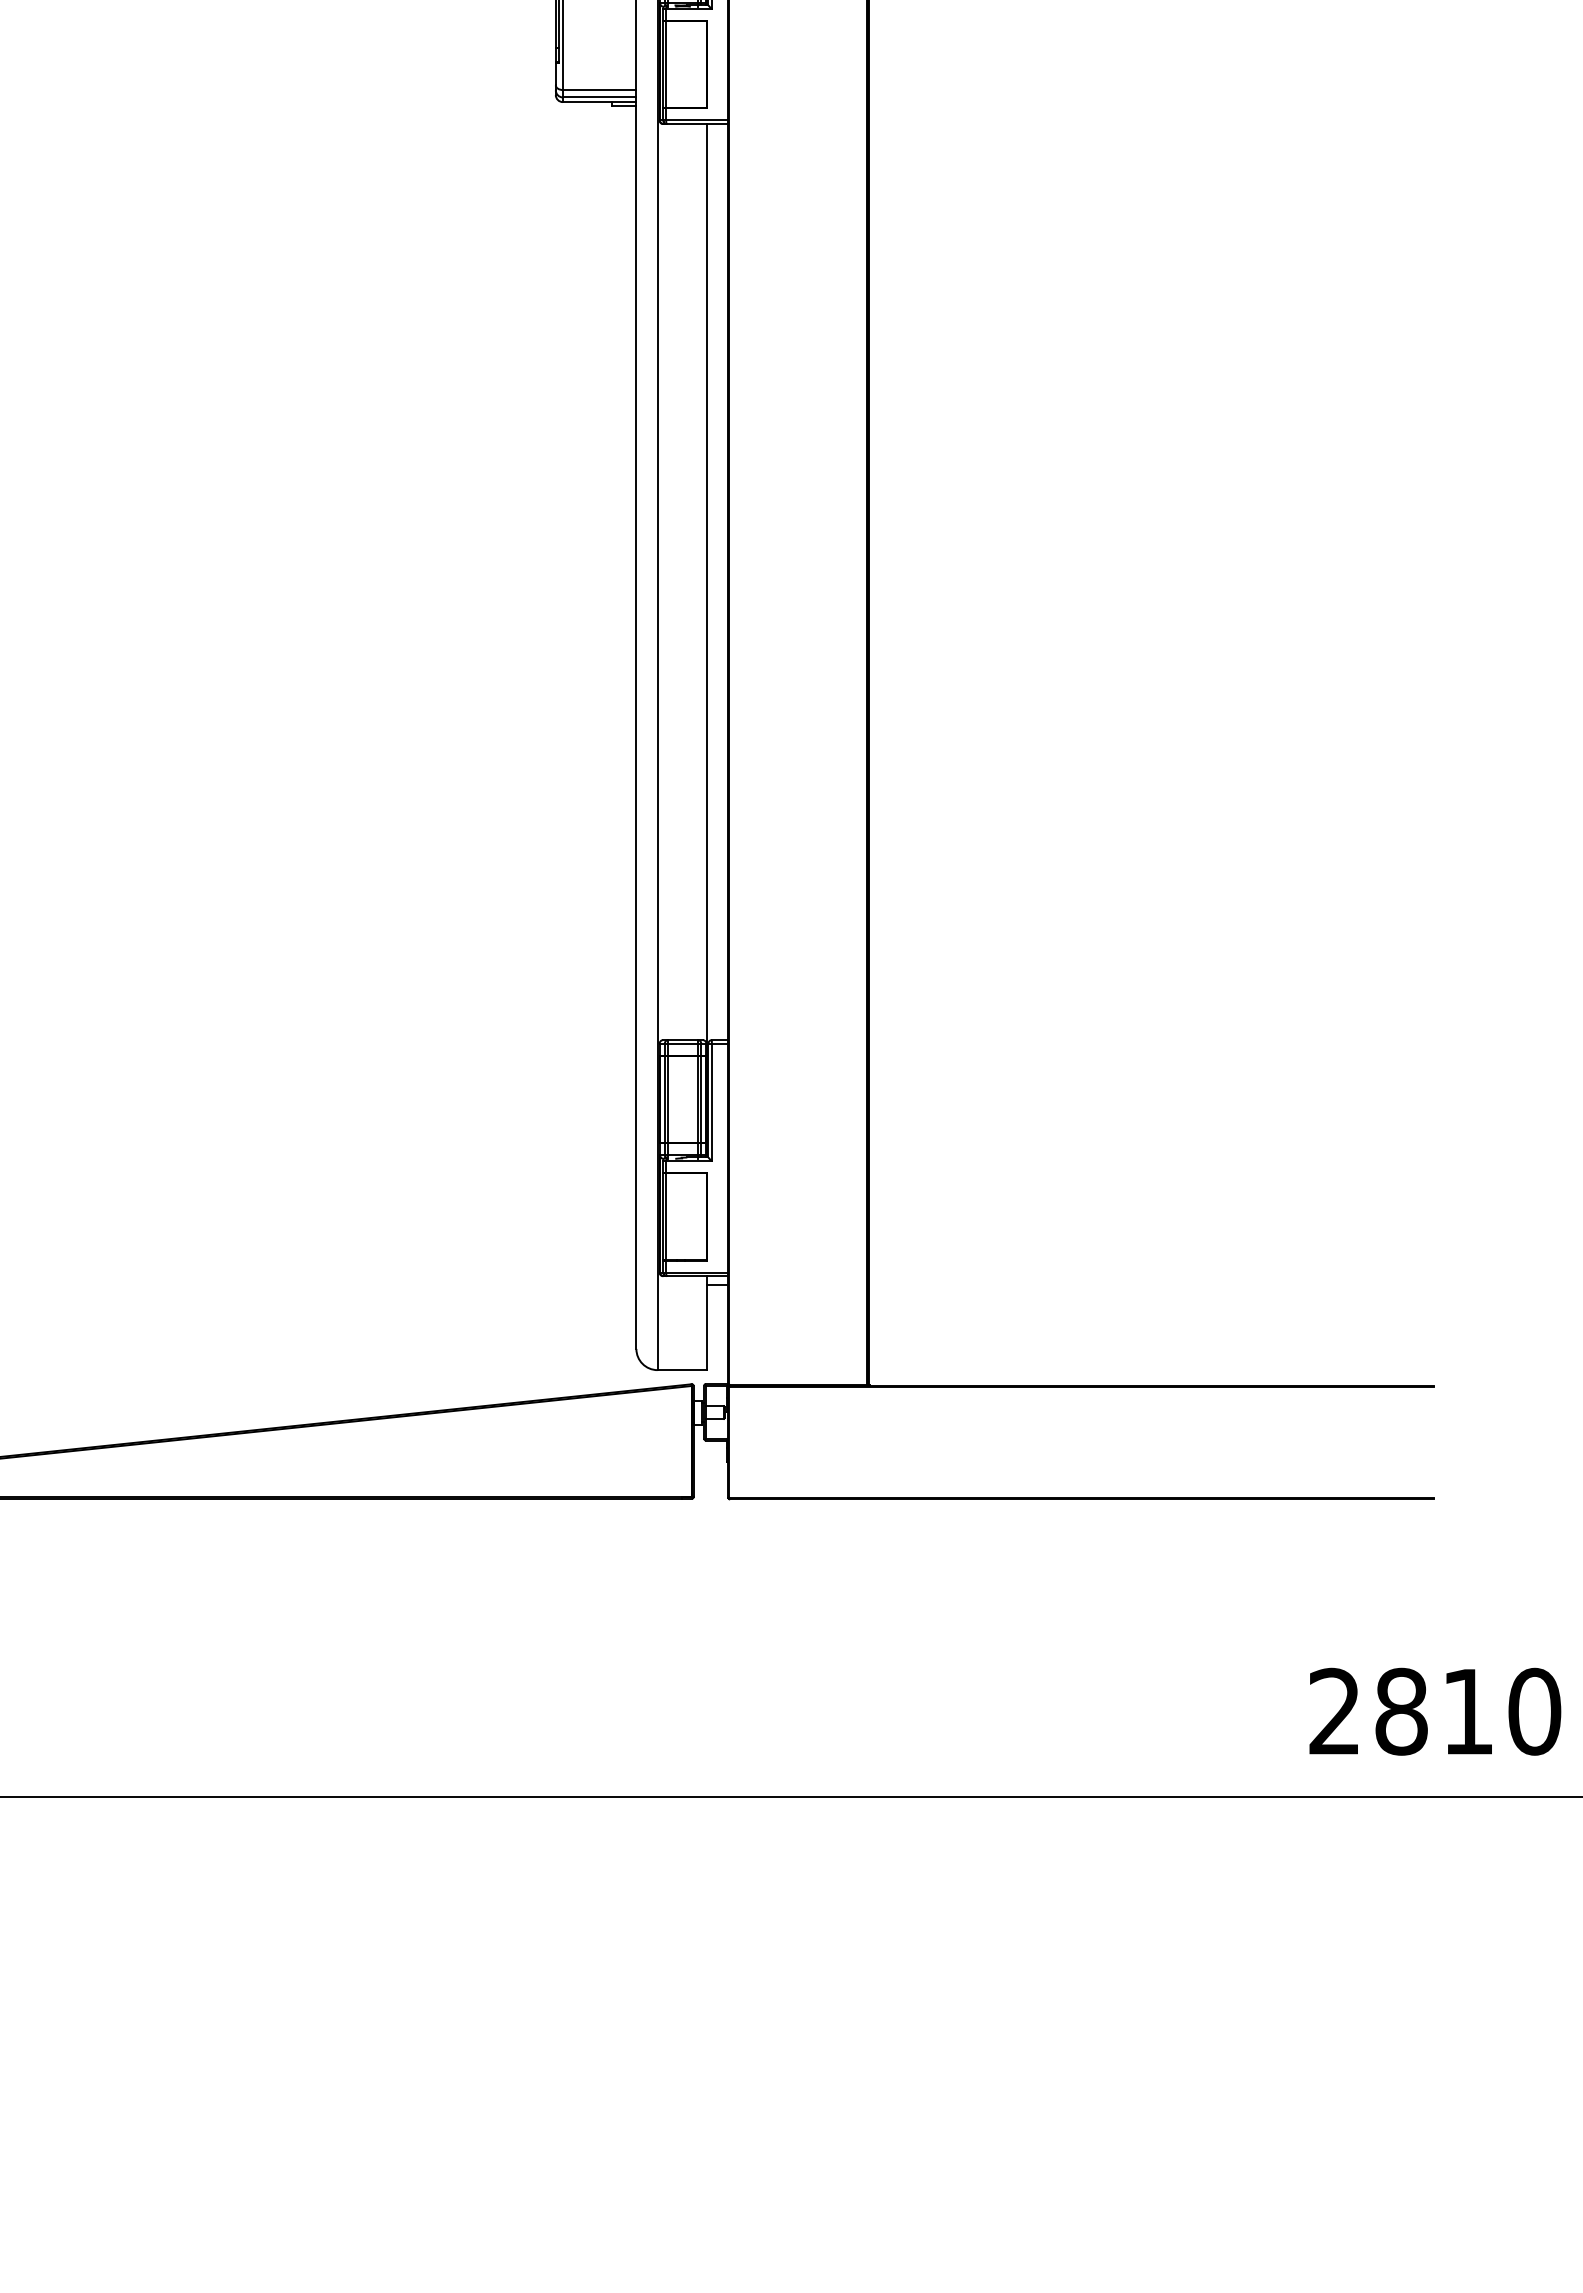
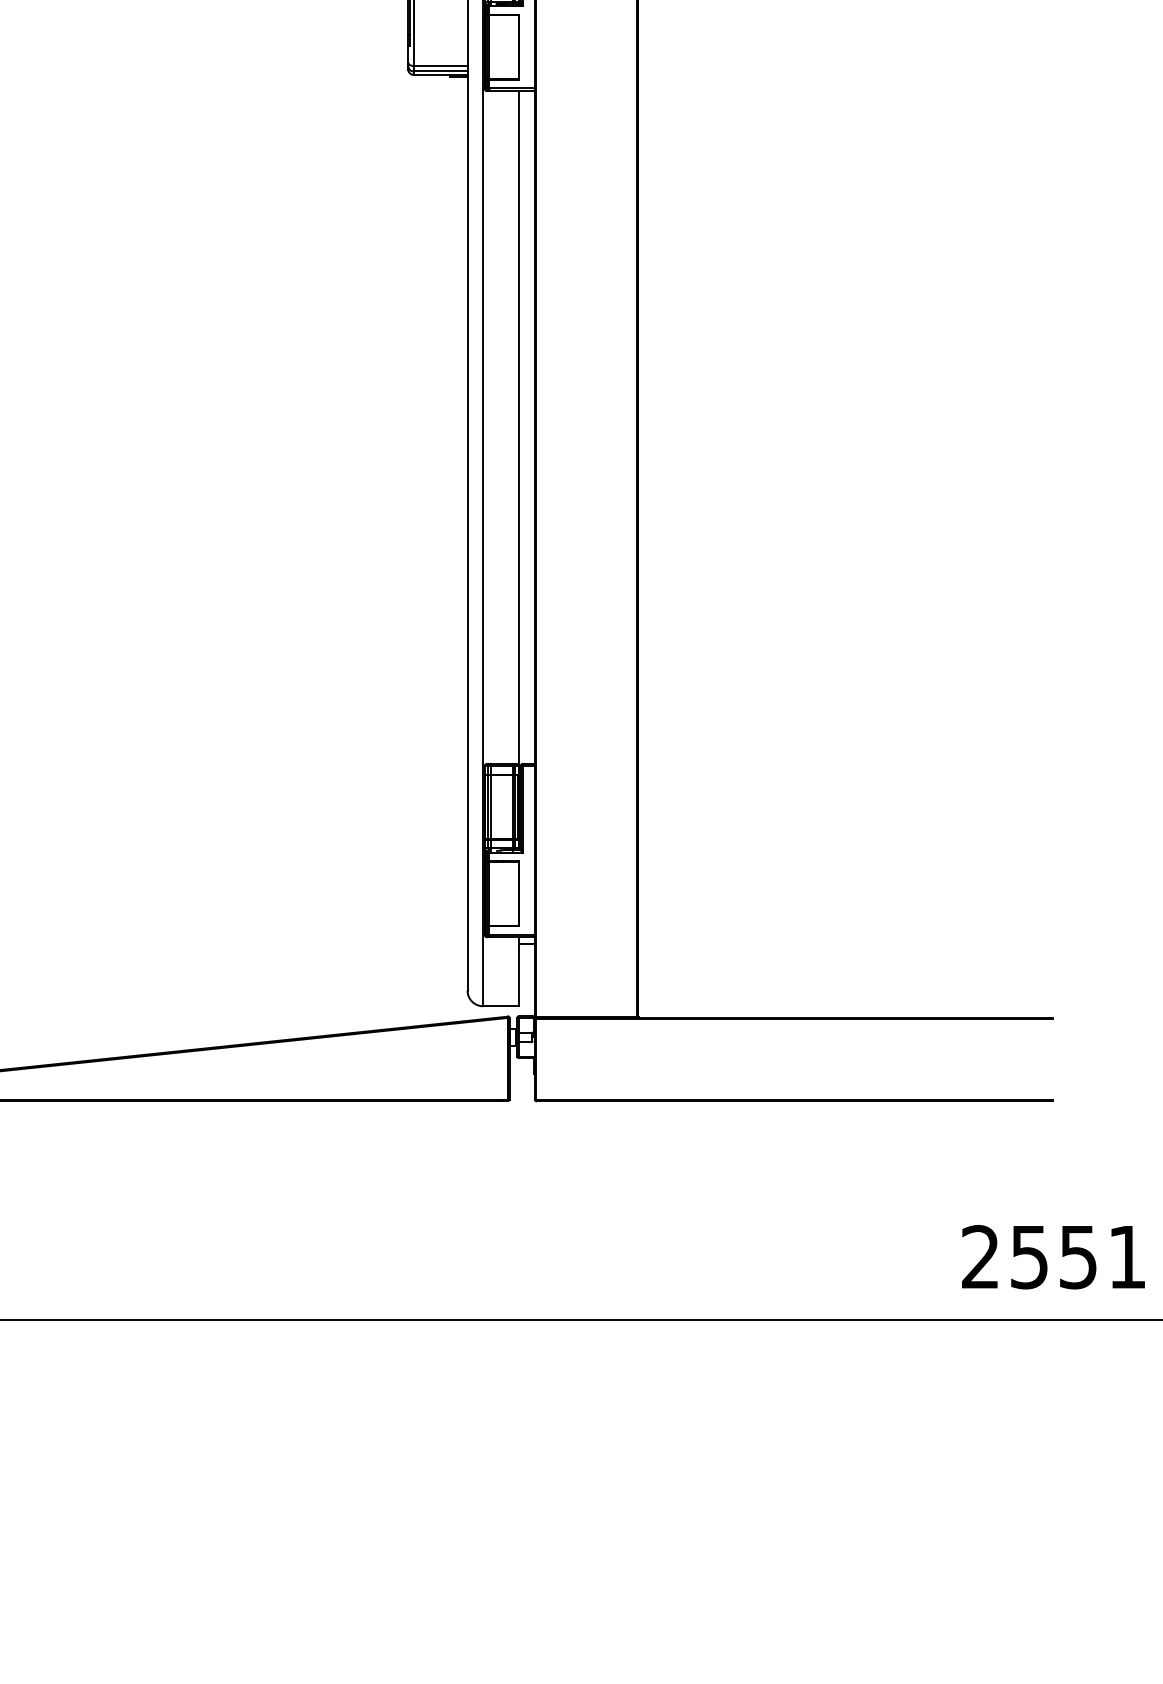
text: (1468, 1711) -> (1078, 1256), 2810 -> 2551

